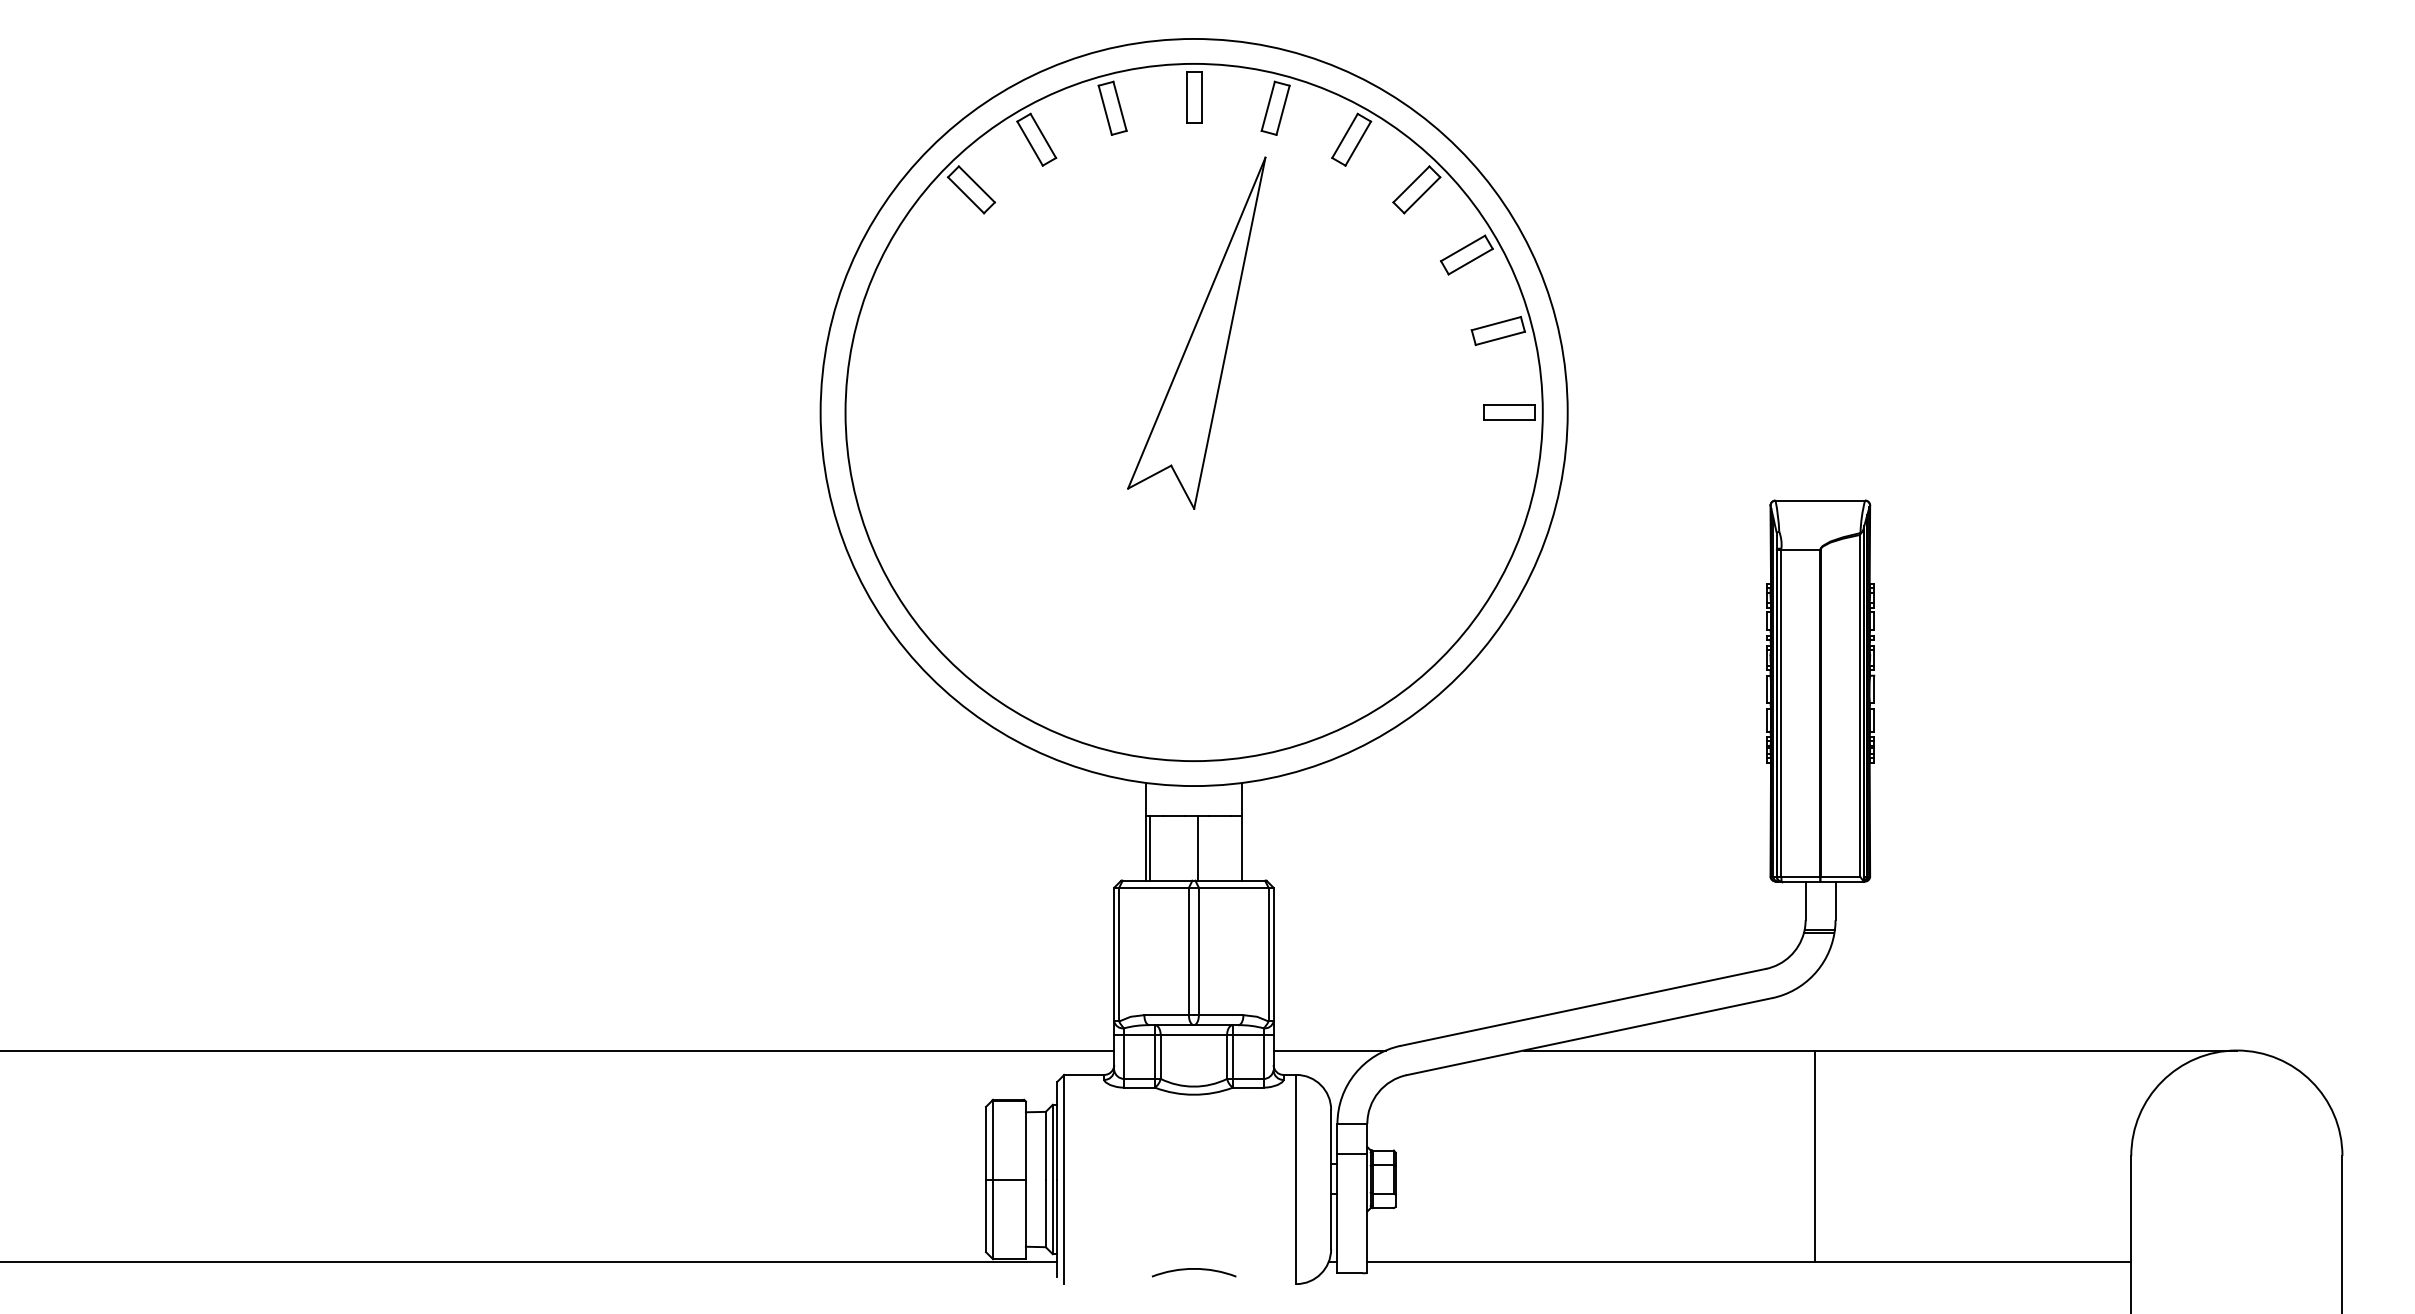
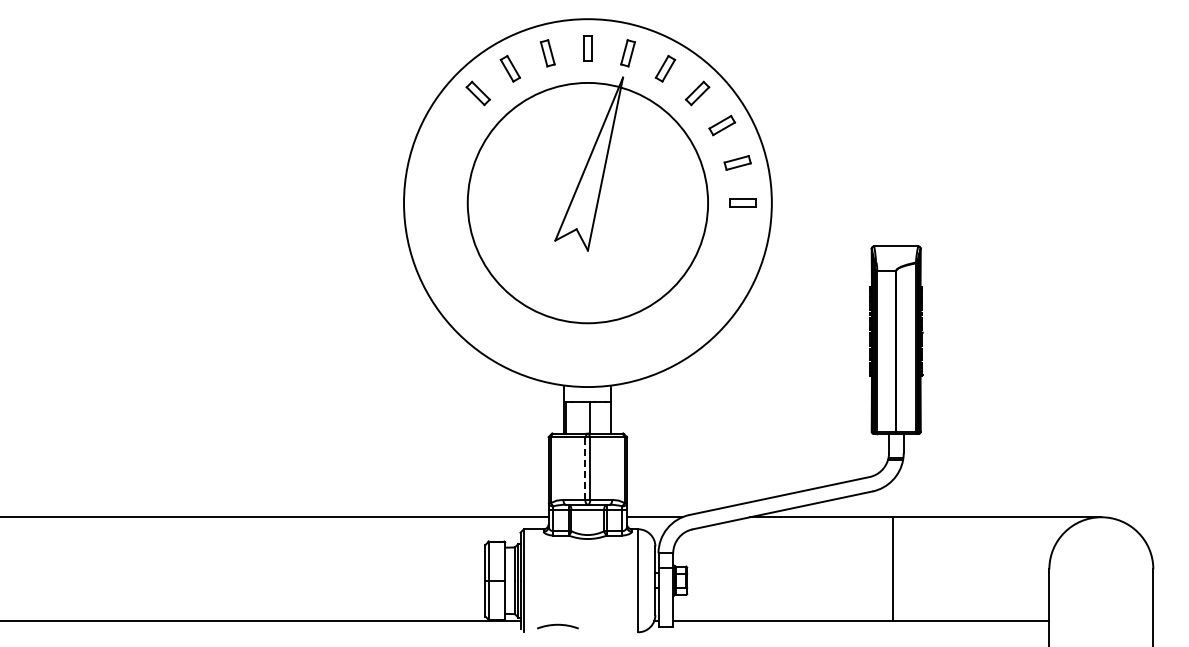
circle: (1193, 411) -> (587, 202), size x0.7
line: (1189, 949) -> (585, 467), solid -> dashed
arc: (1193, 1270) -> (557, 625), moved

